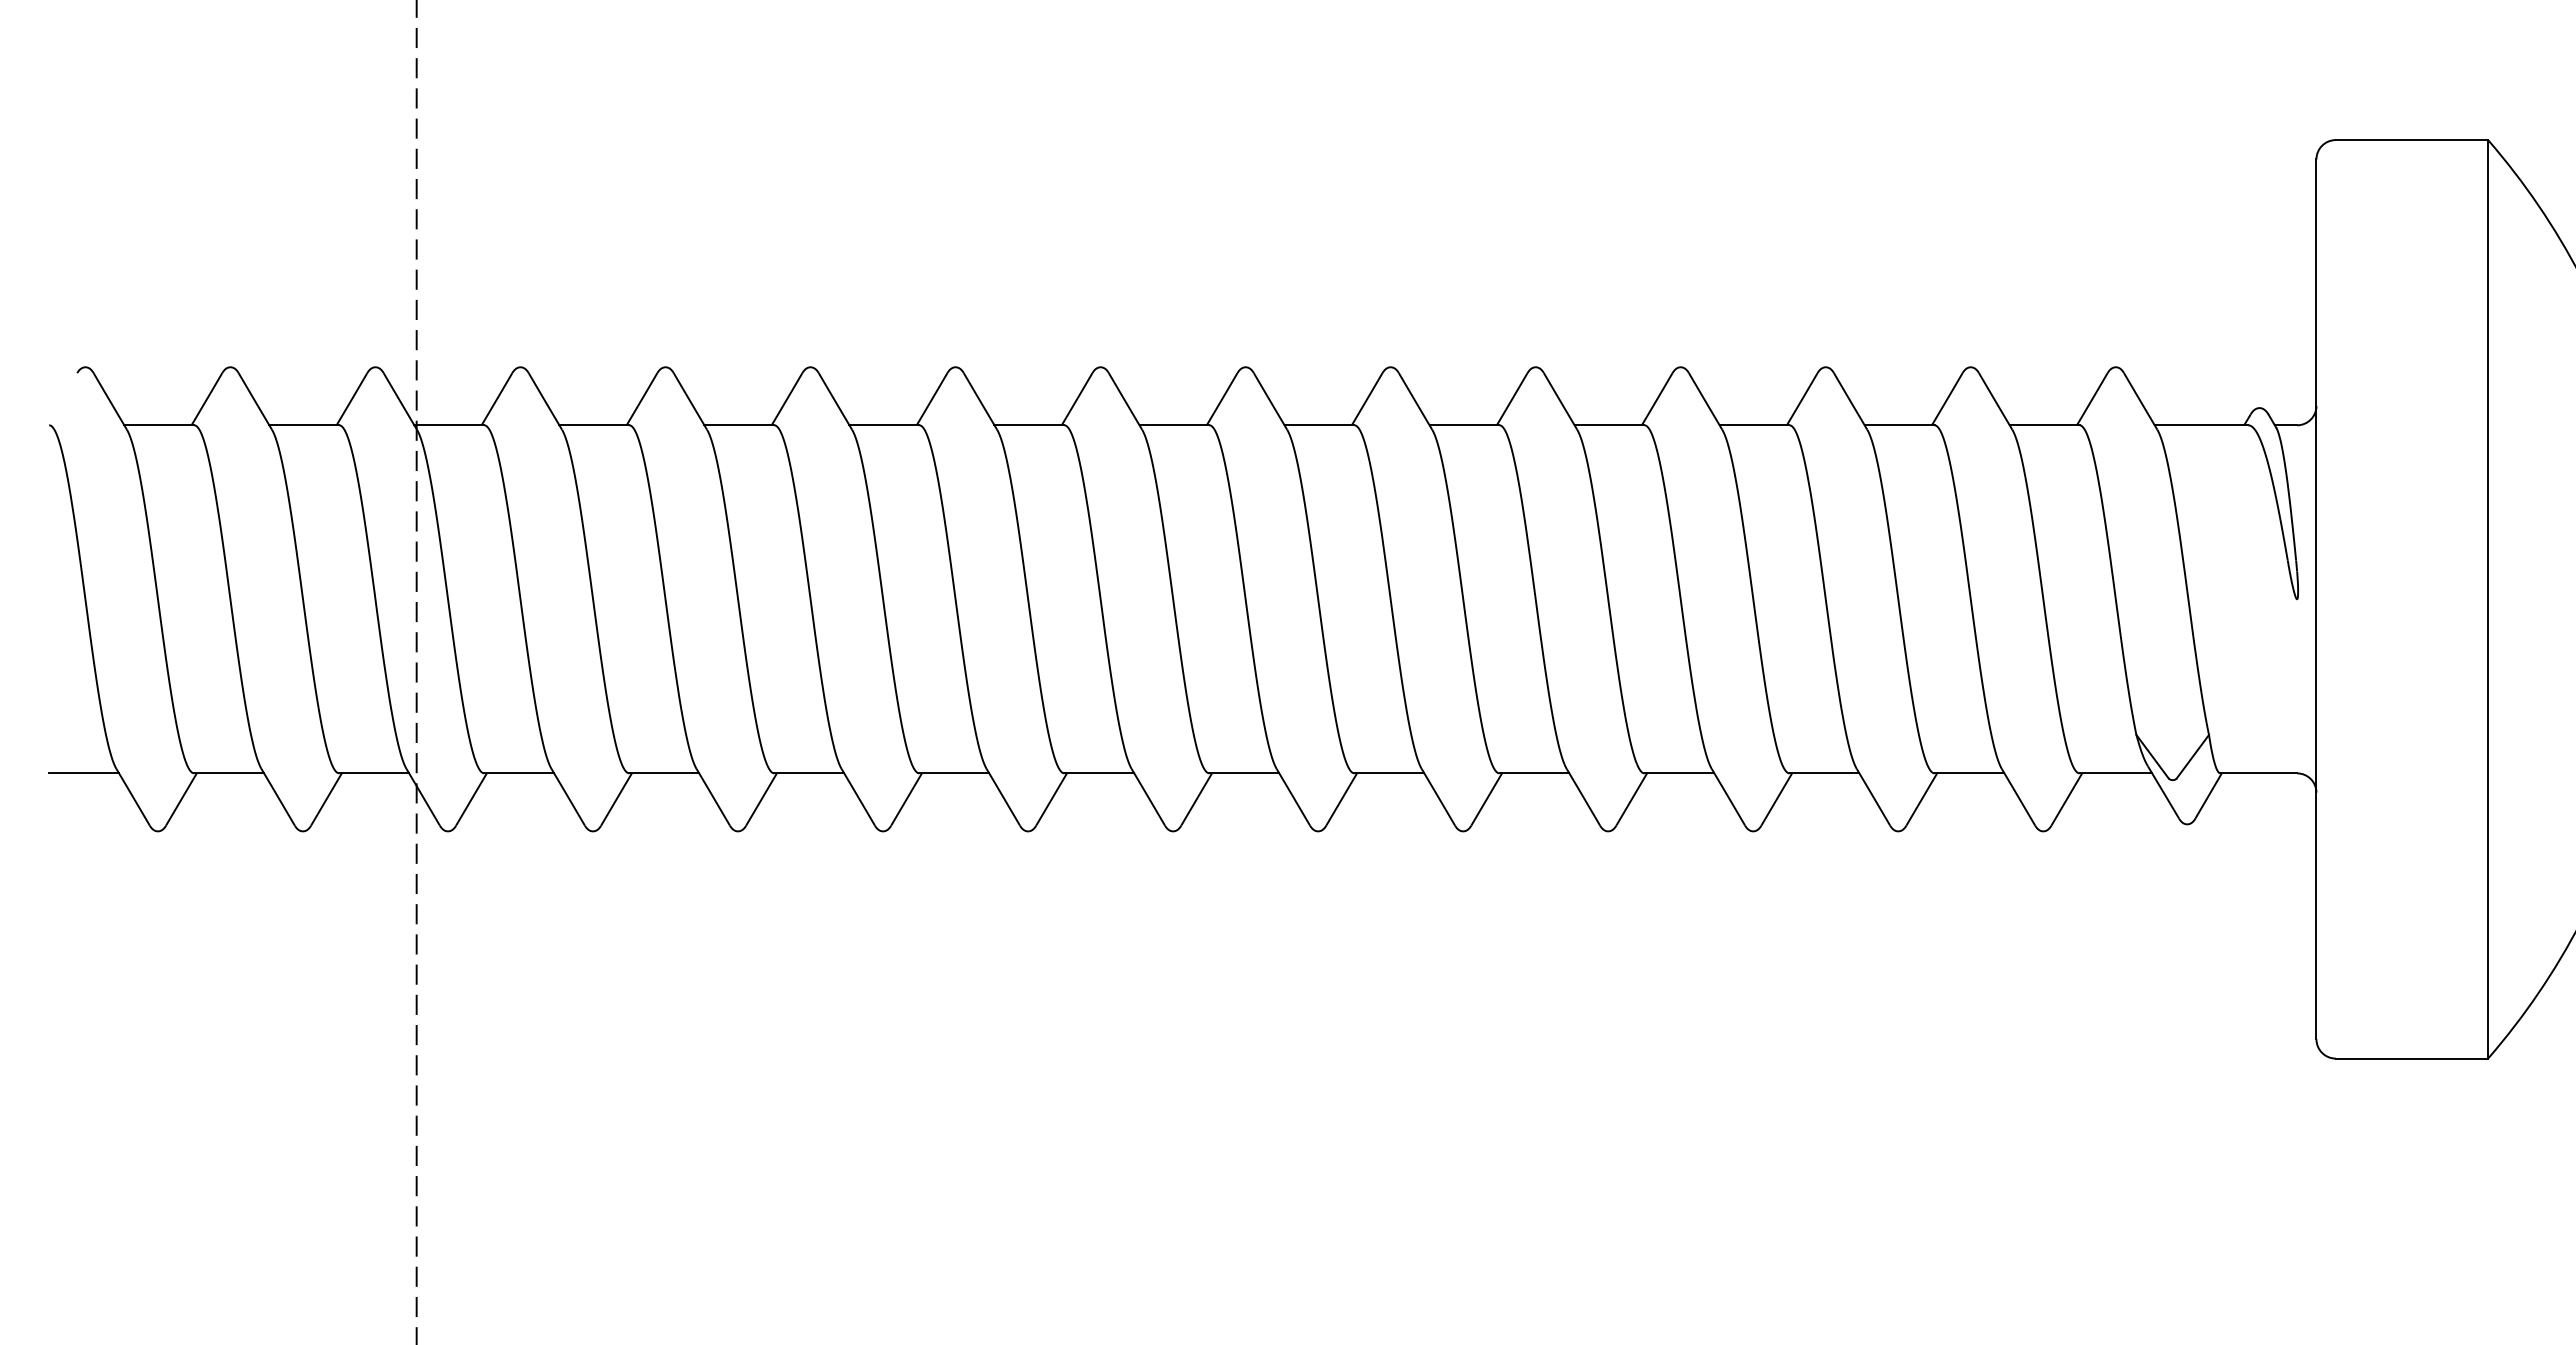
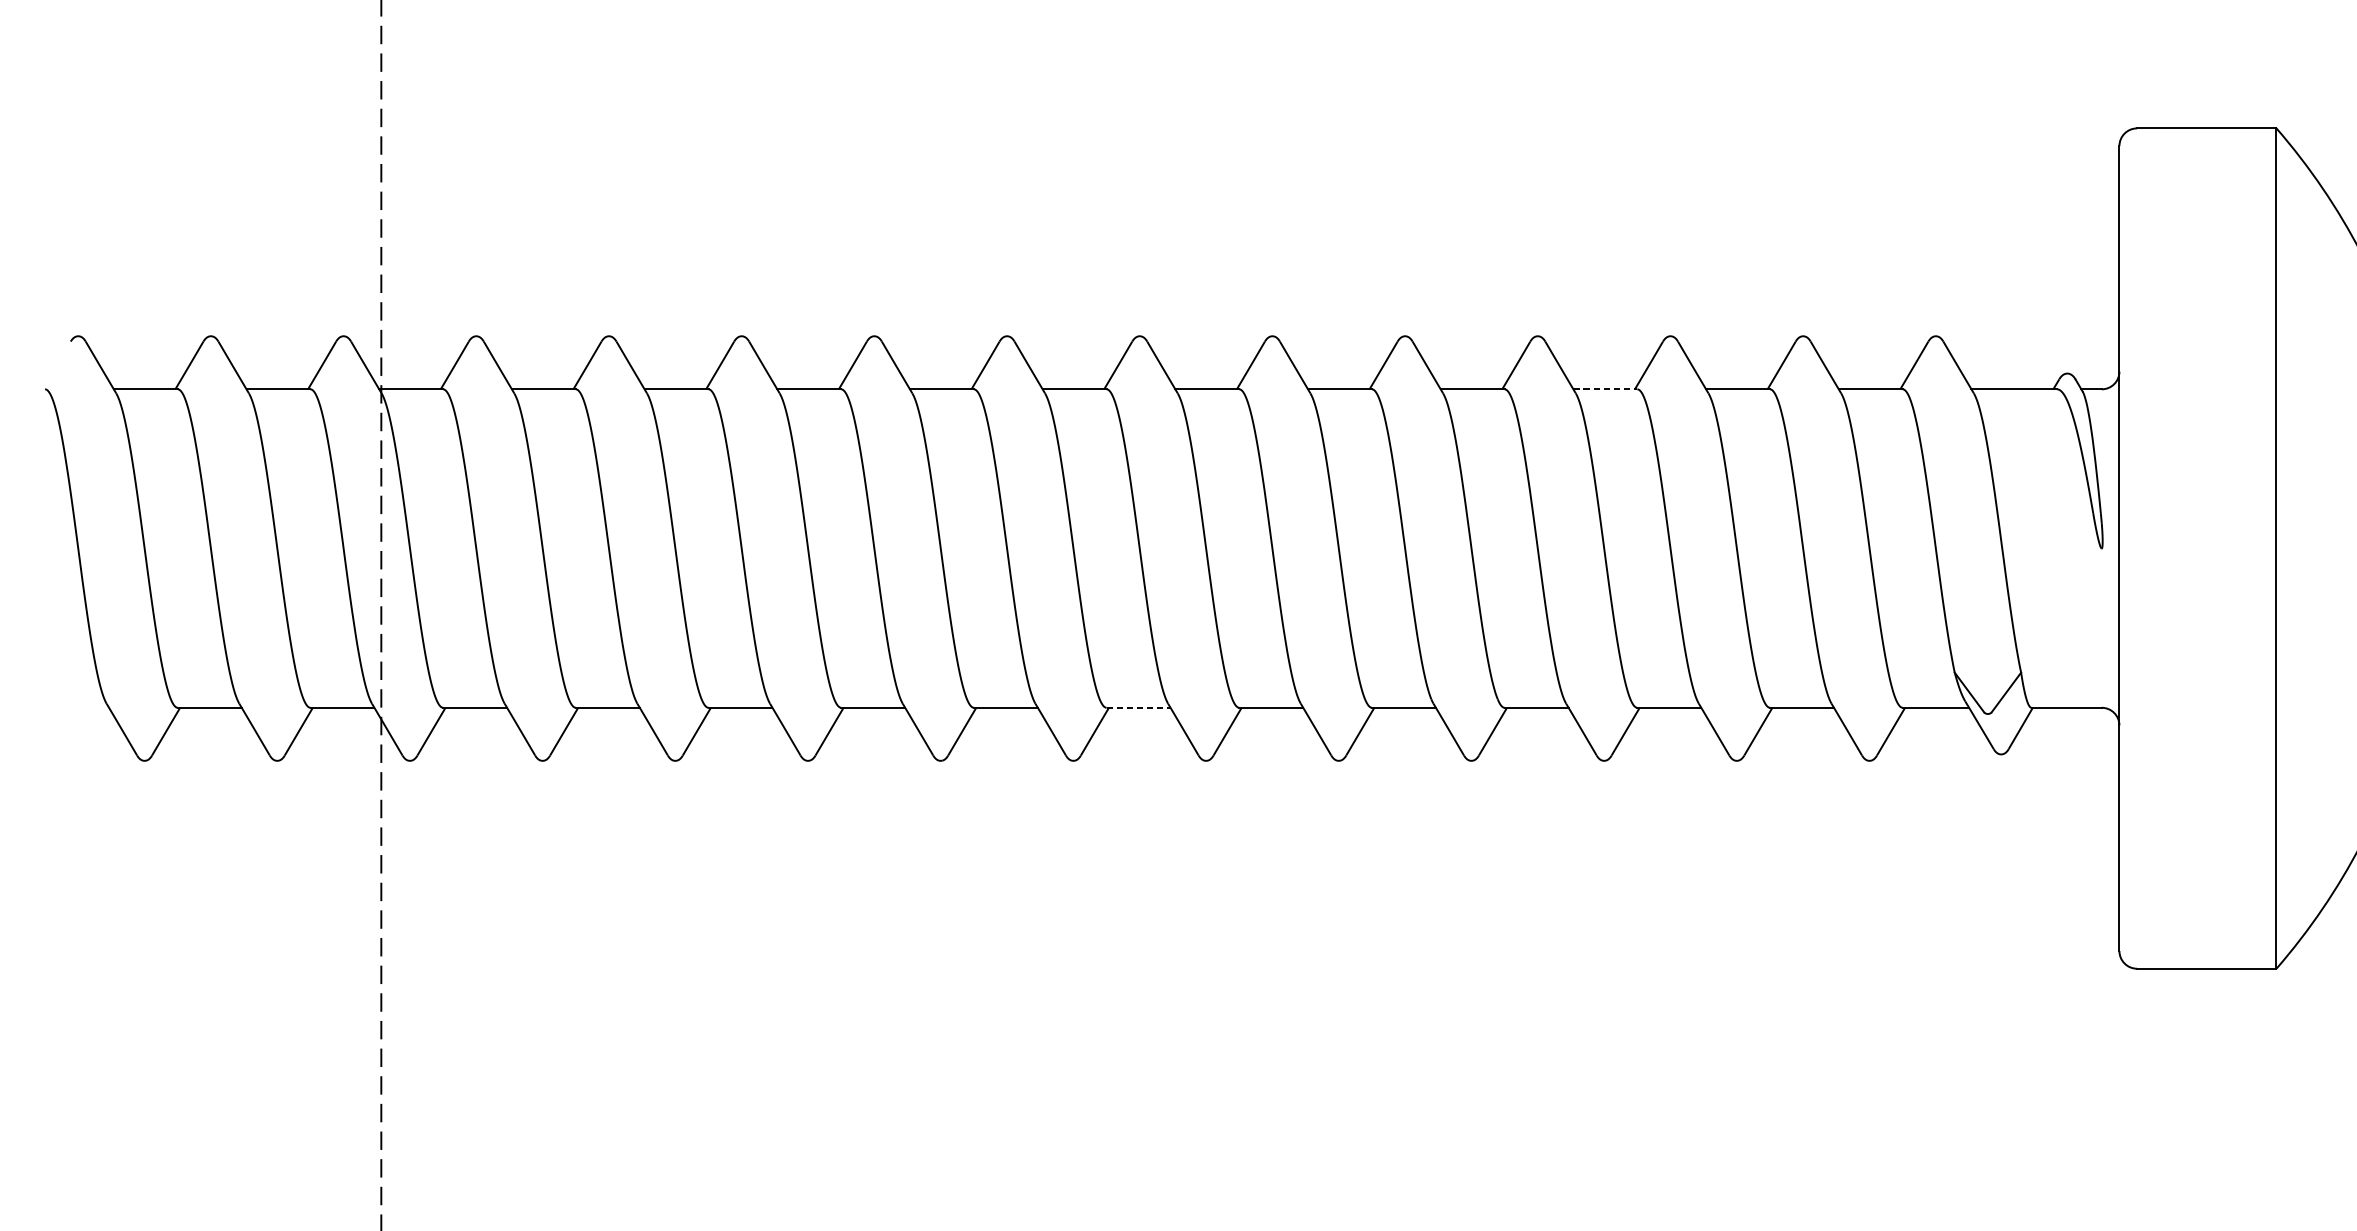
line: (1754, 425) -> (1605, 389), solid -> dashed
line: (84, 773) -> (77, 707), removed
line: (1244, 773) -> (1138, 707), solid -> dashed

